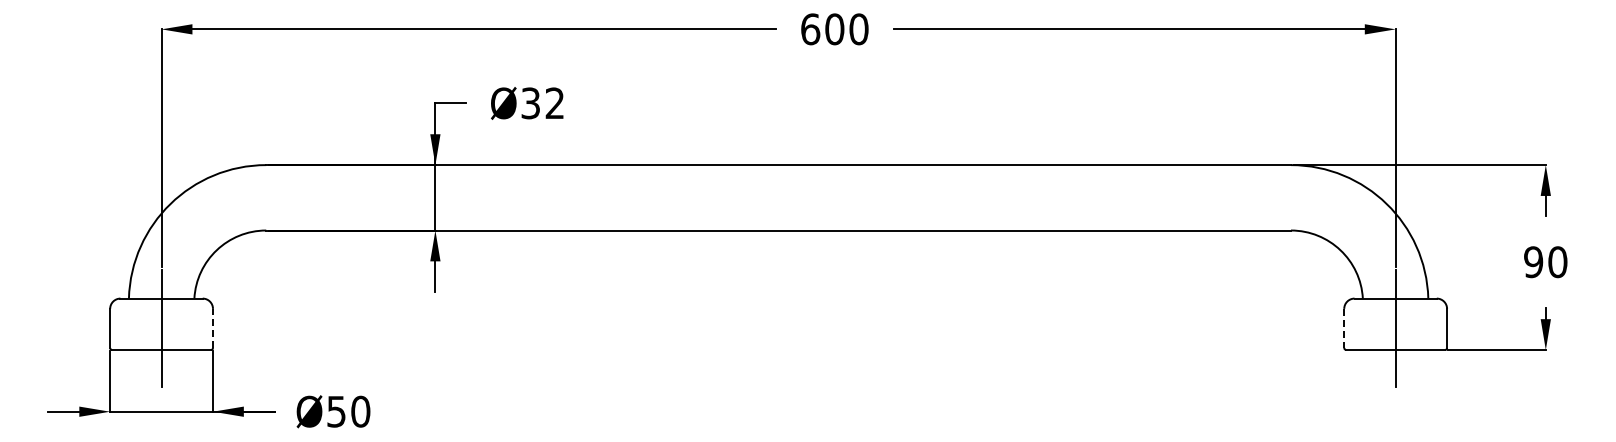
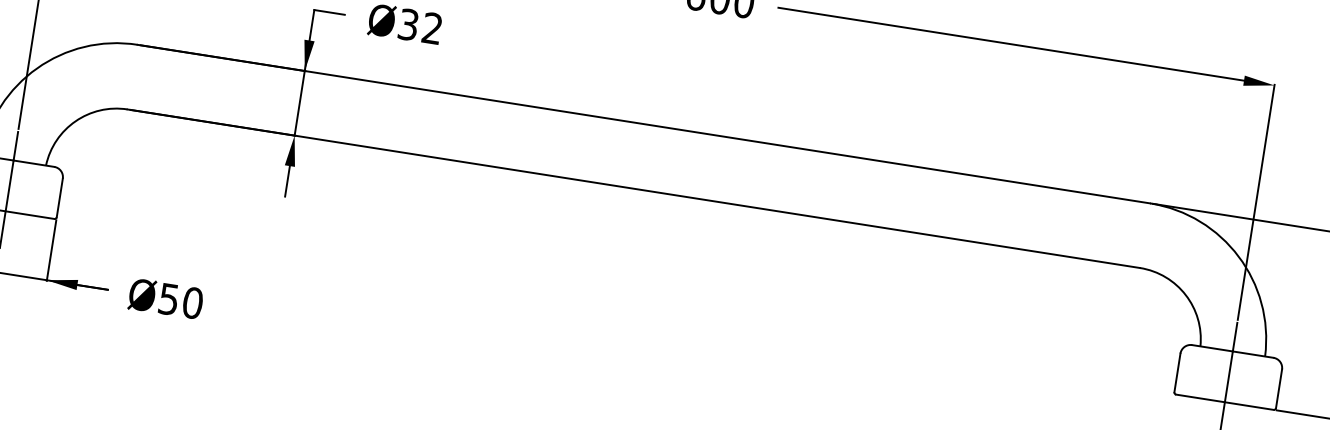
line: (213, 328) -> (60, 198), dashed -> solid
line: (1344, 328) -> (1177, 373), dashed -> solid

